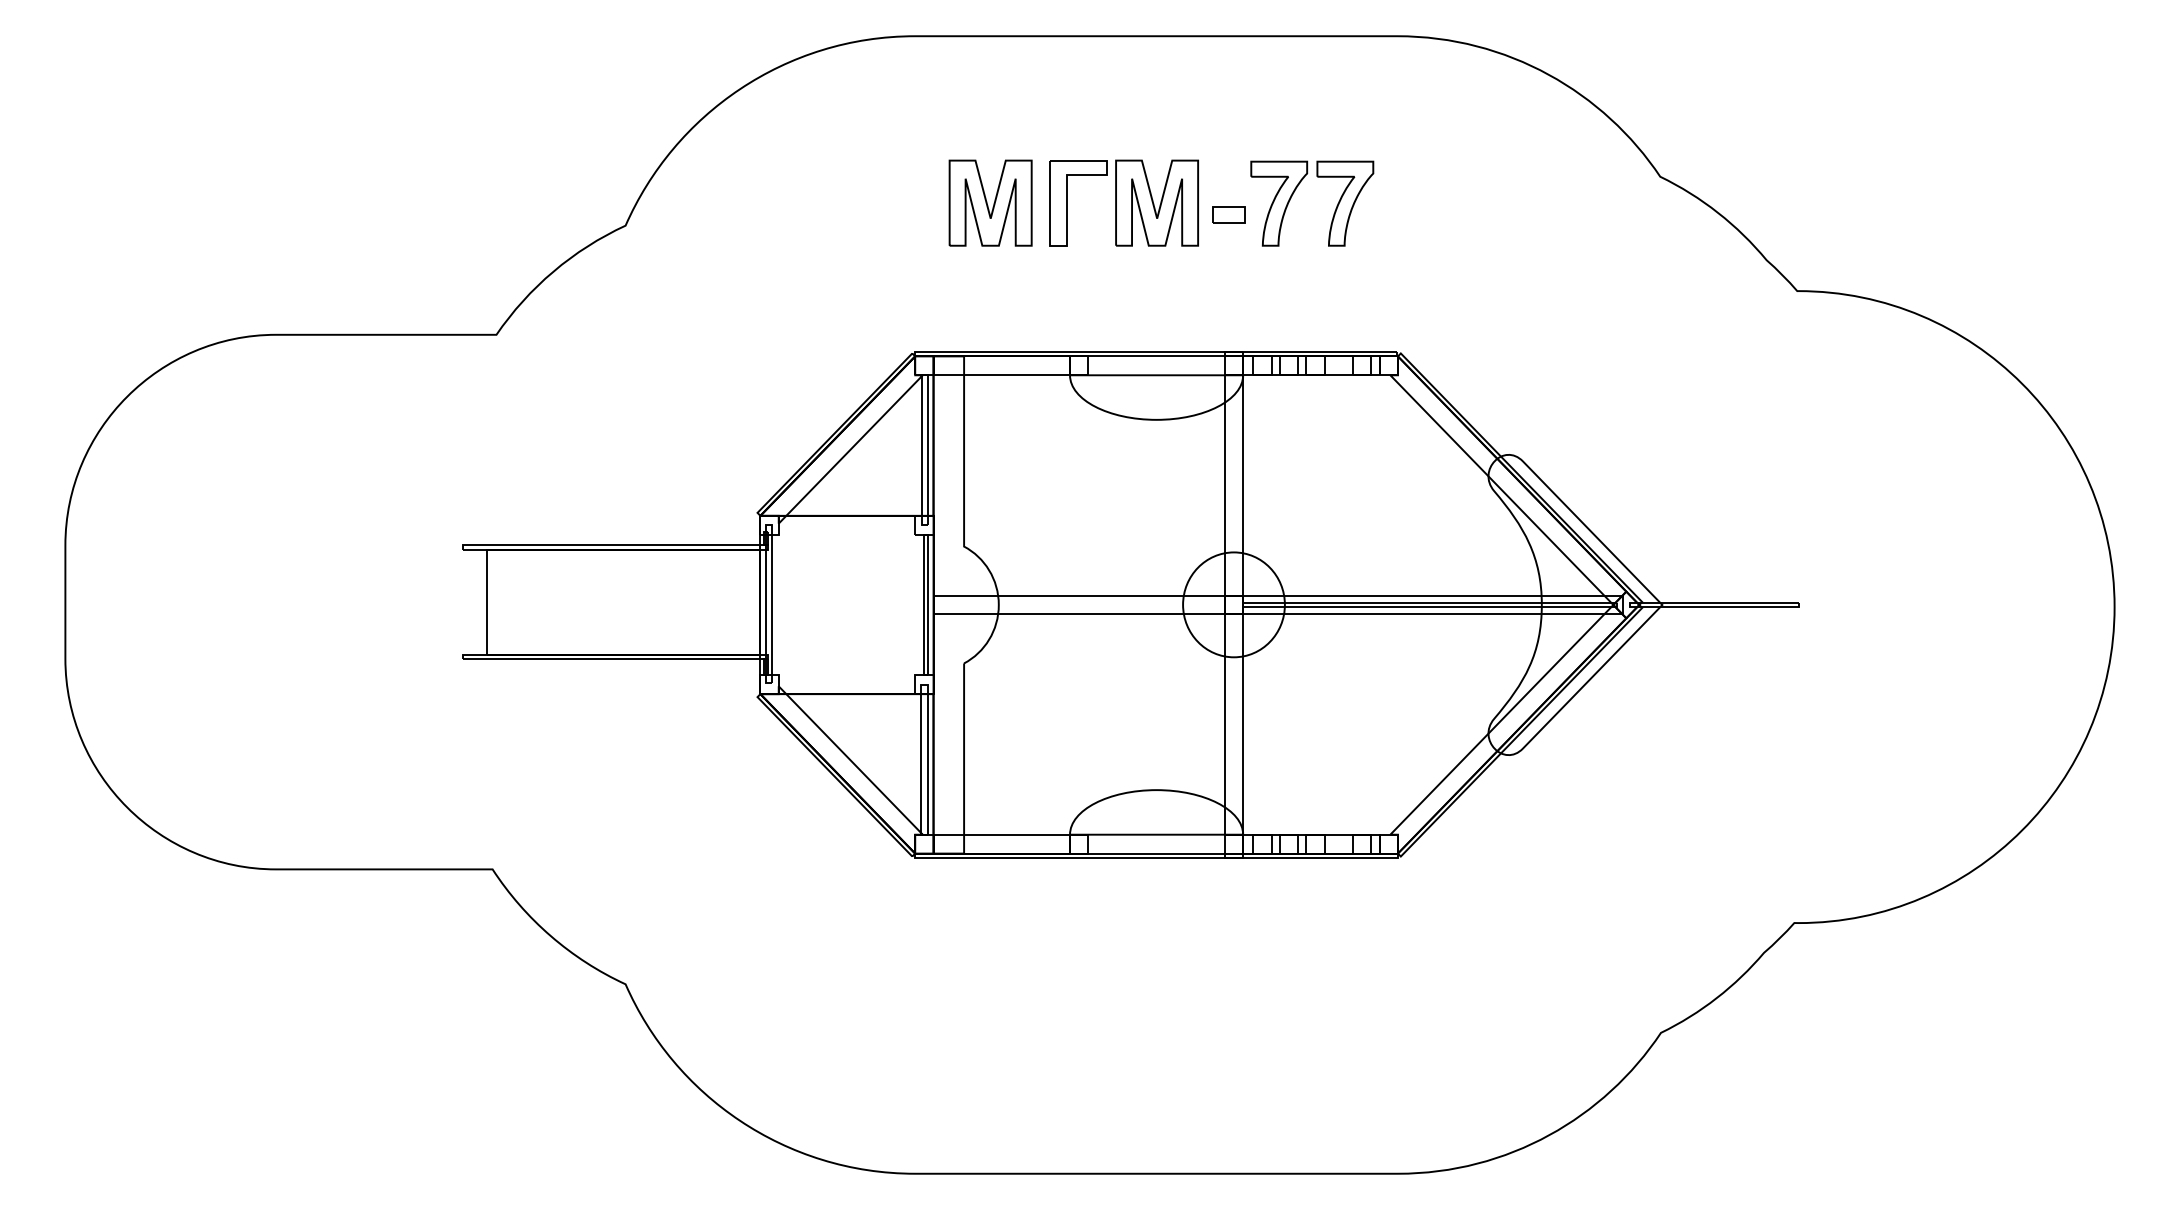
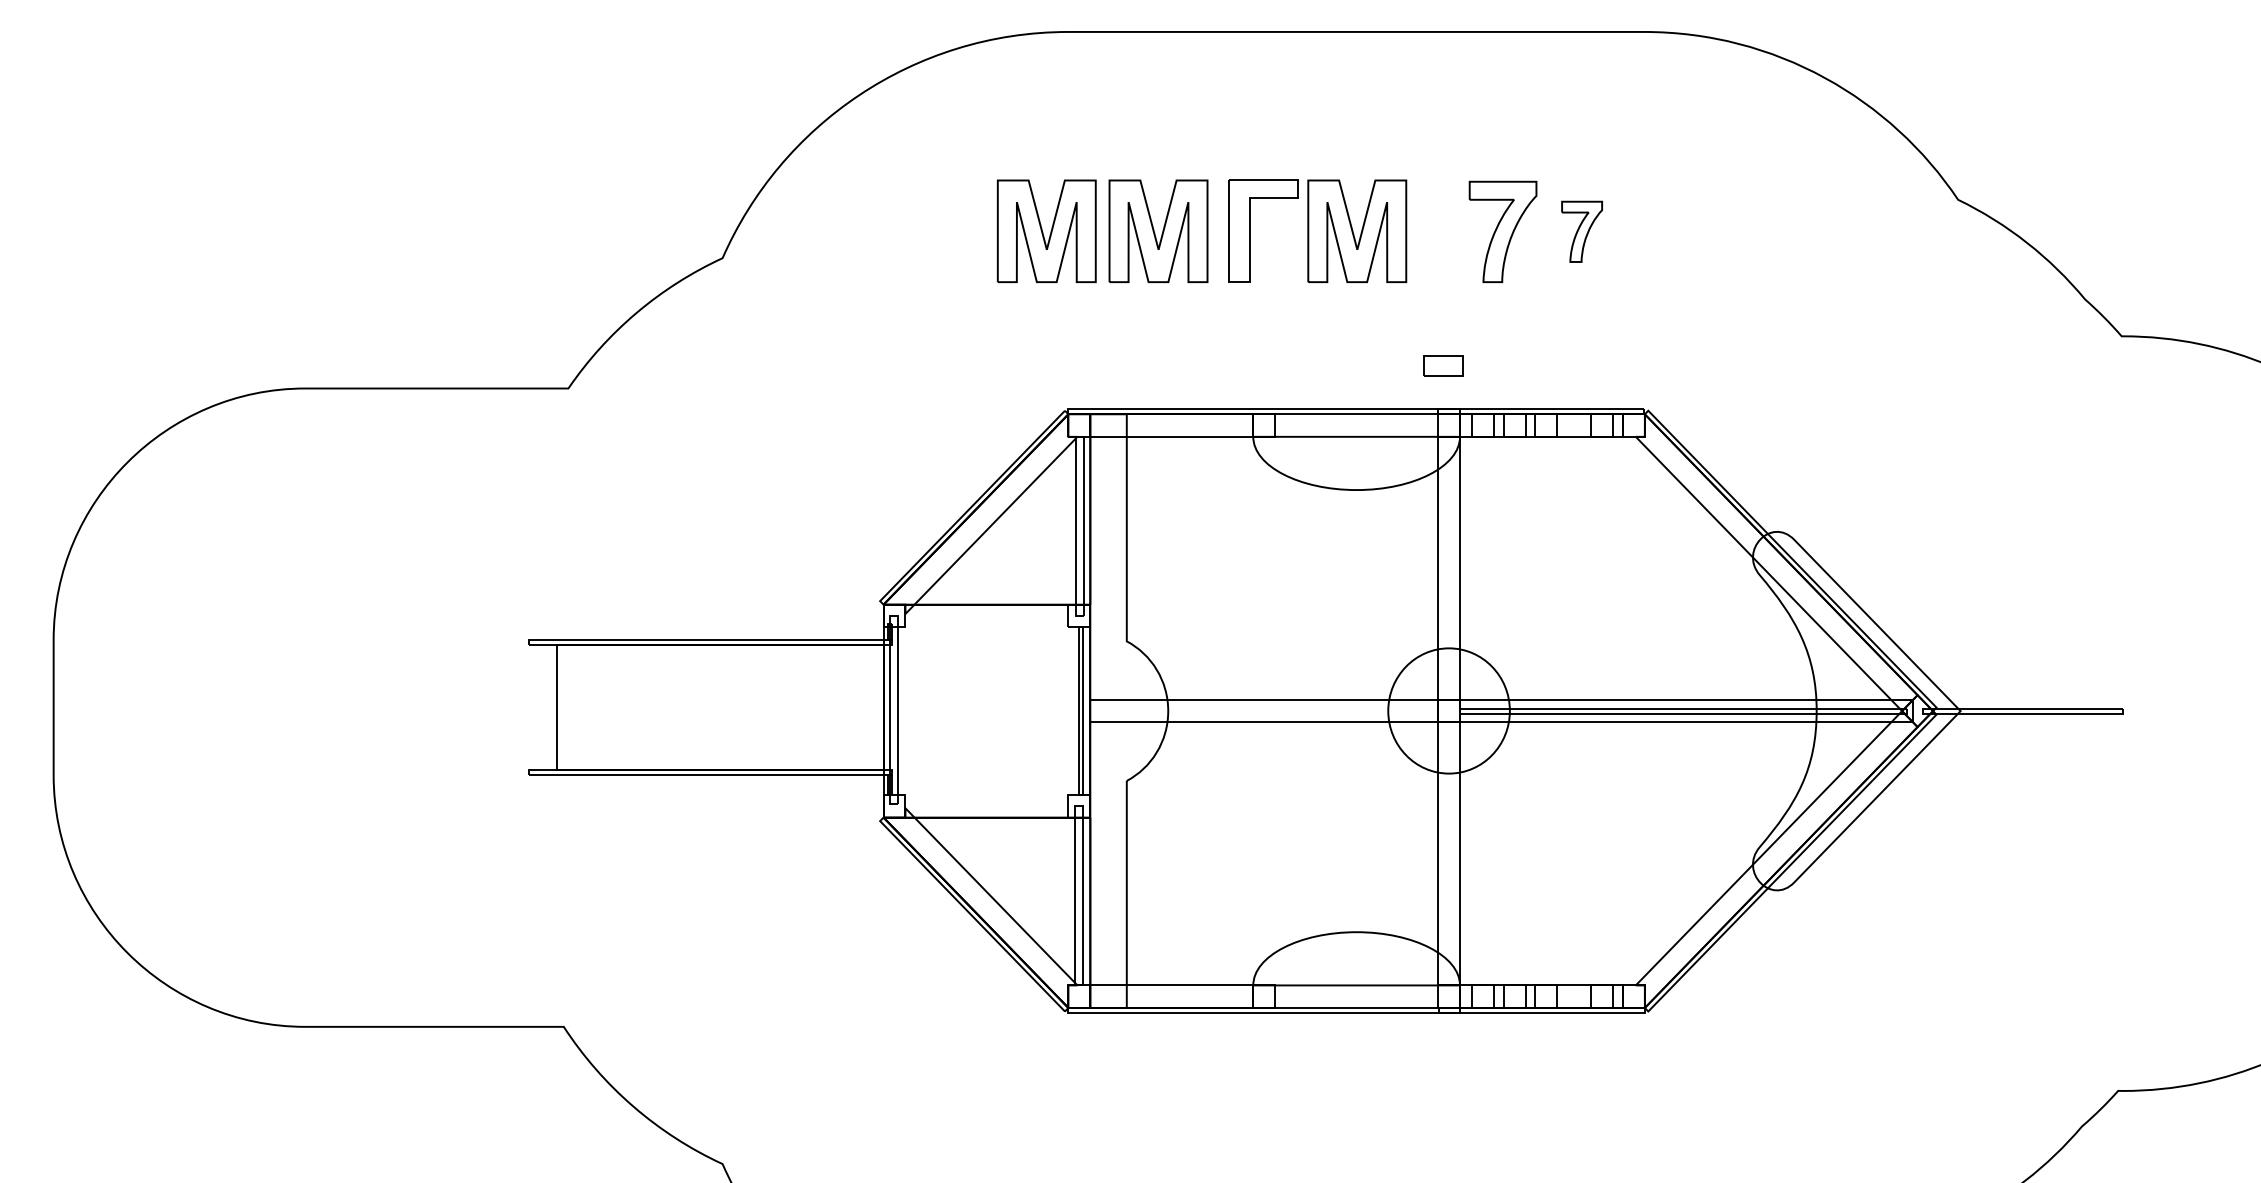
part: (896, 202) -> (1046, 230), added
part: (1345, 203) -> (1582, 231), size x0.6
part: (1228, 214) -> (1442, 365), moved

